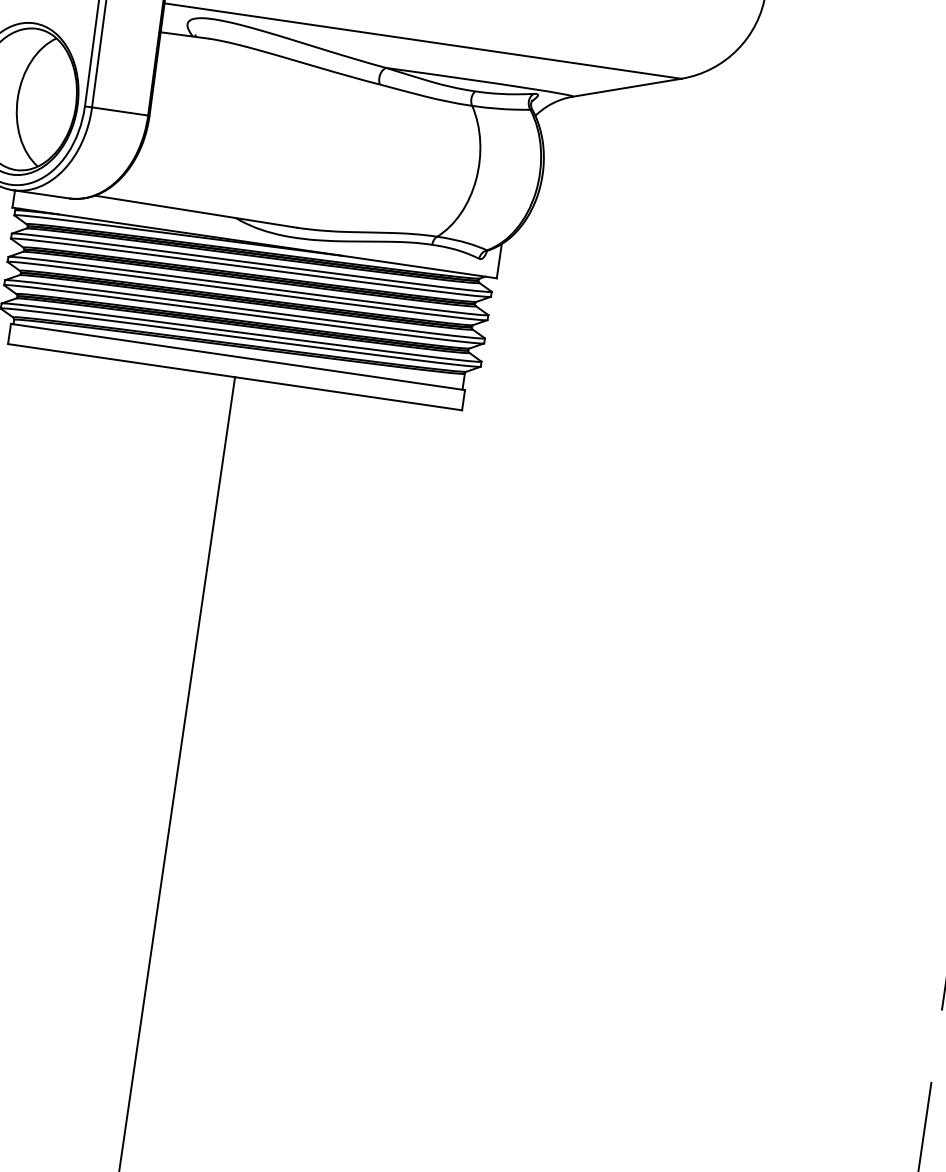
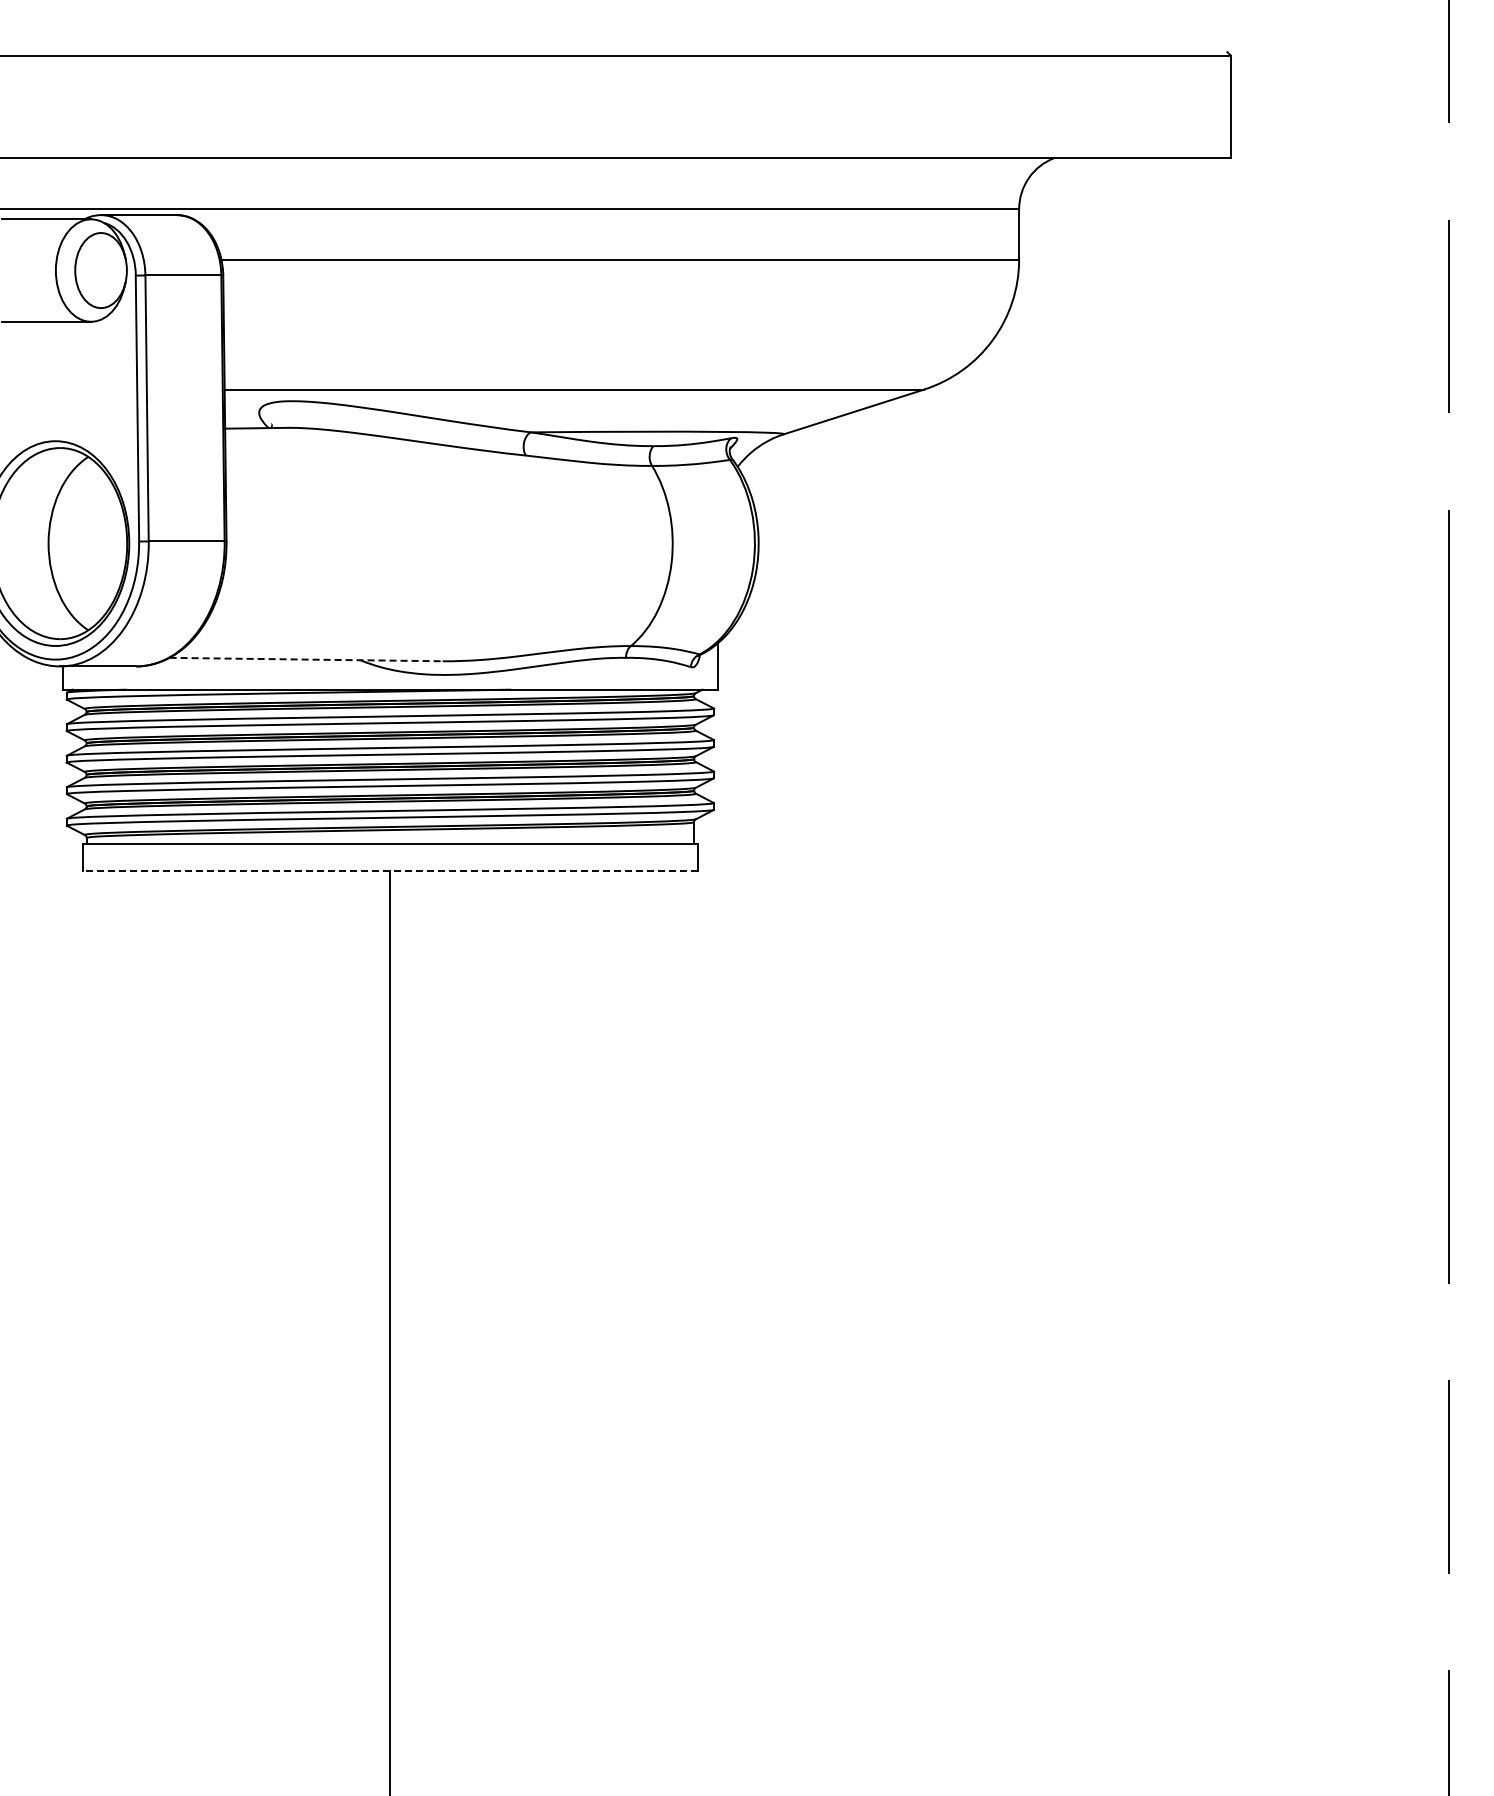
line: (195, 211) -> (306, 659), solid -> dashed
line: (234, 377) -> (389, 871), solid -> dashed

